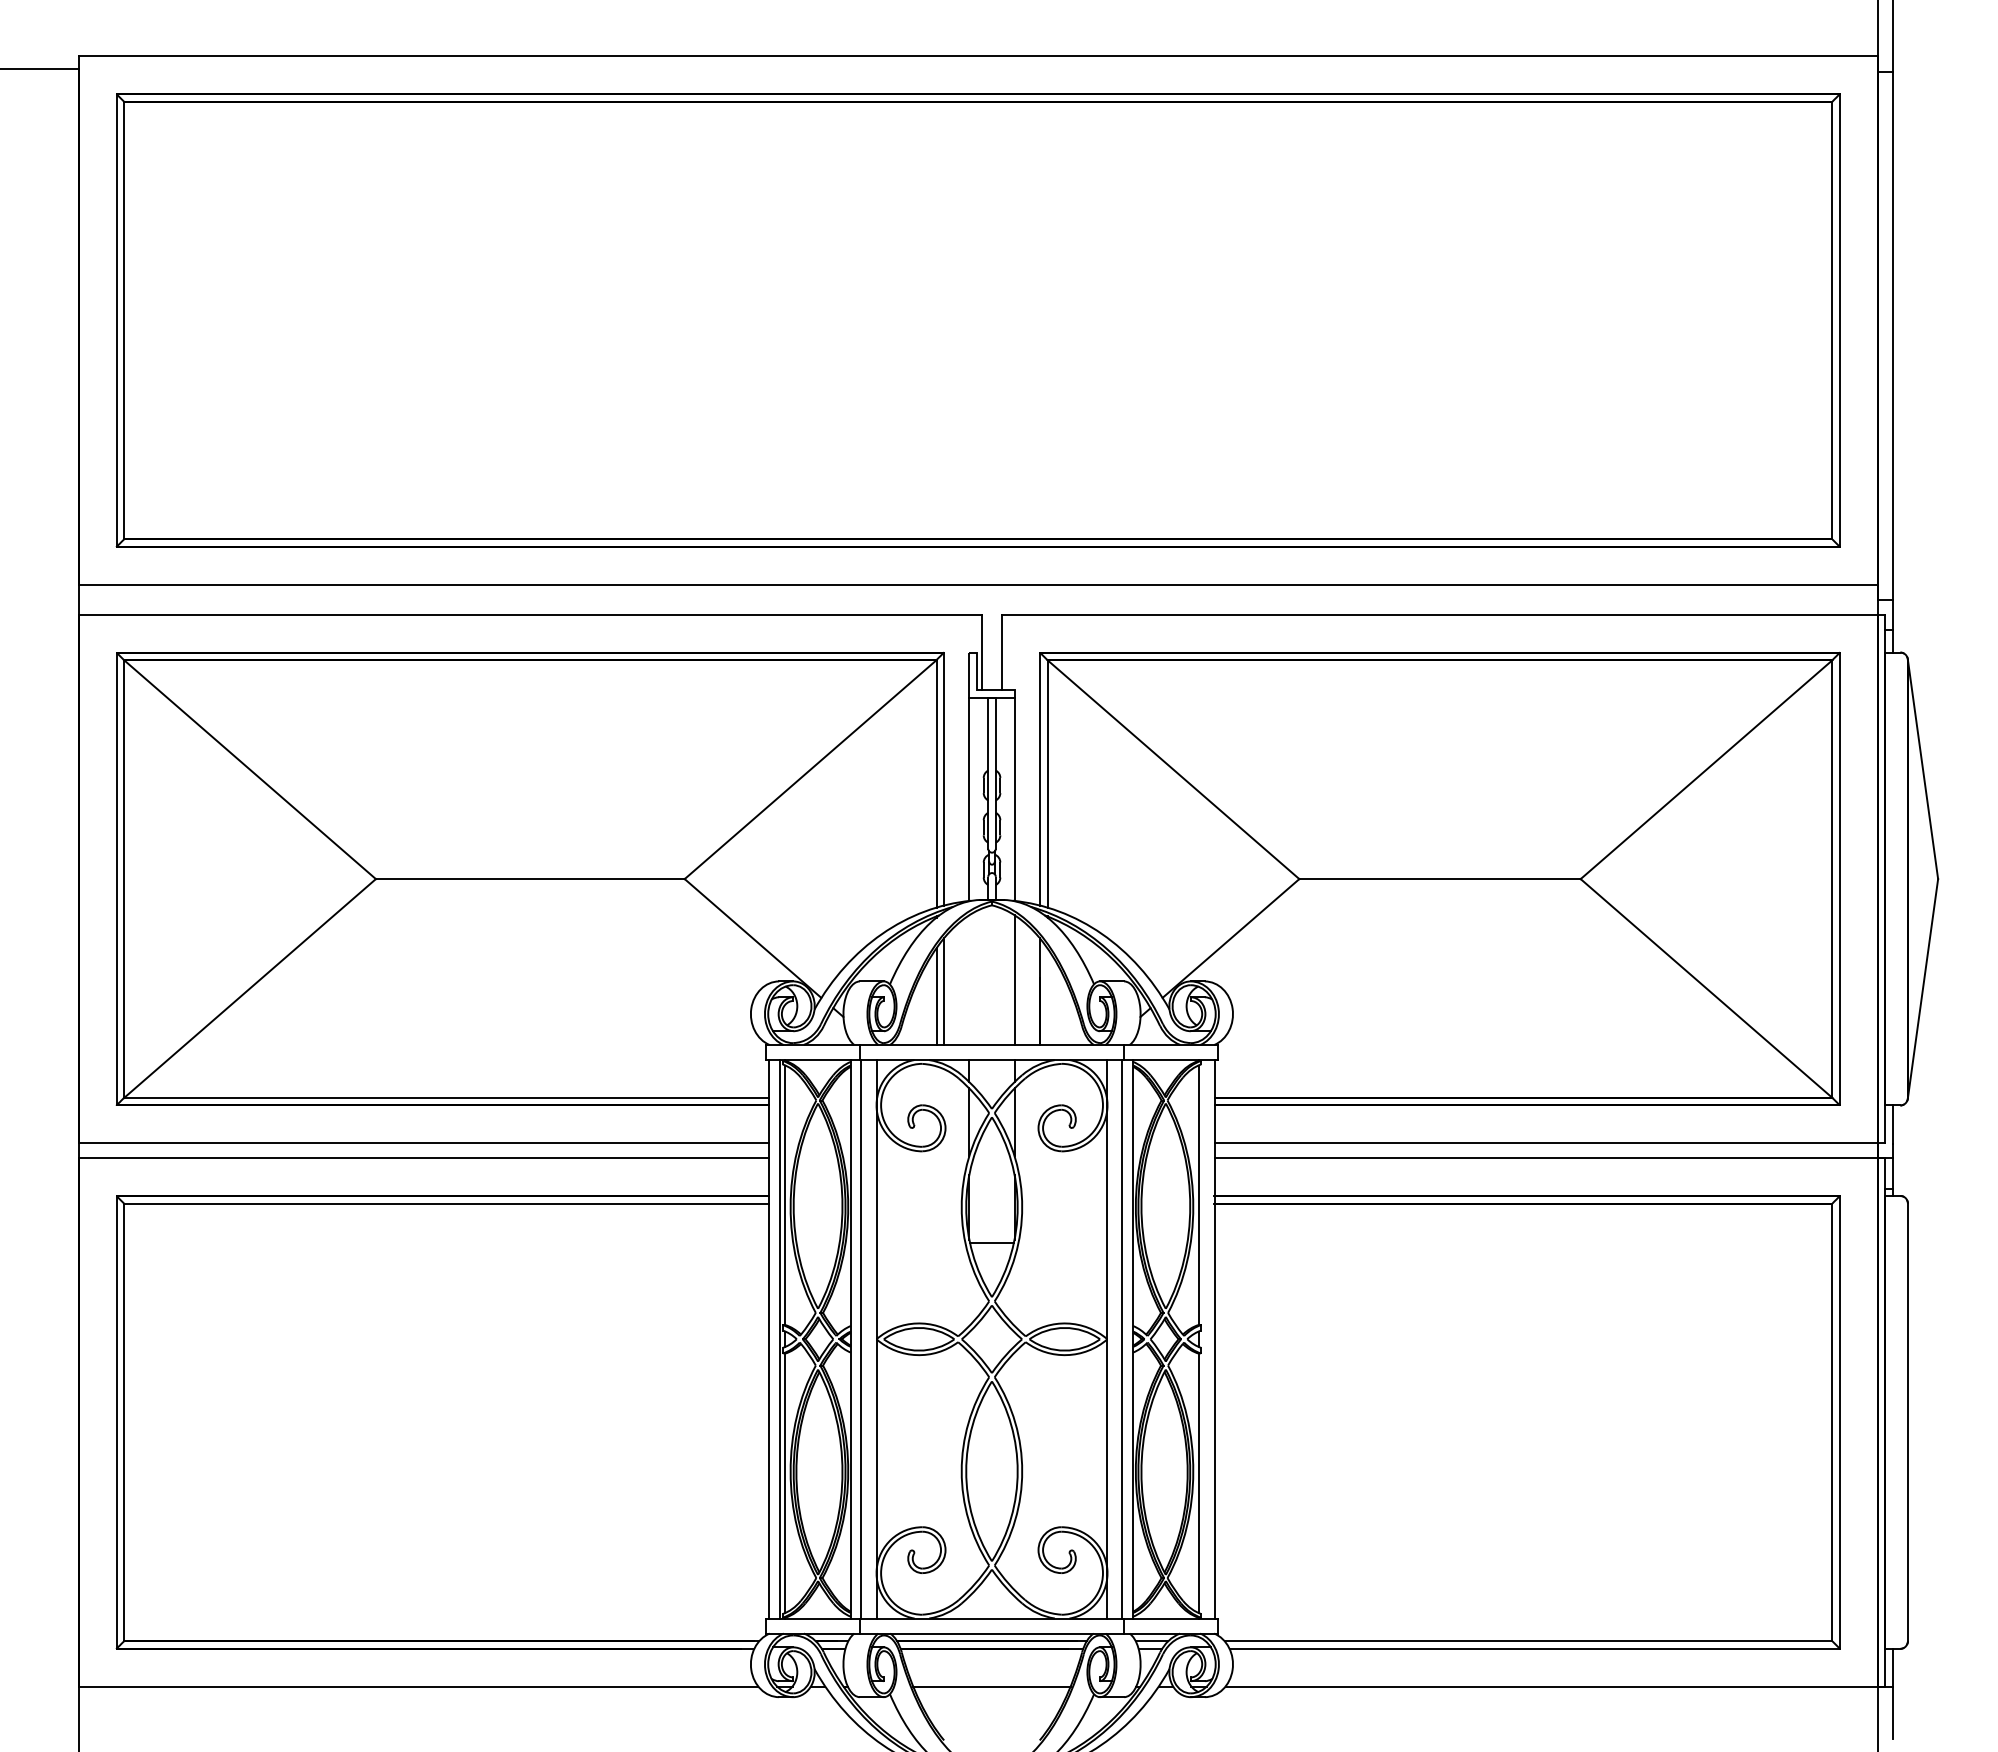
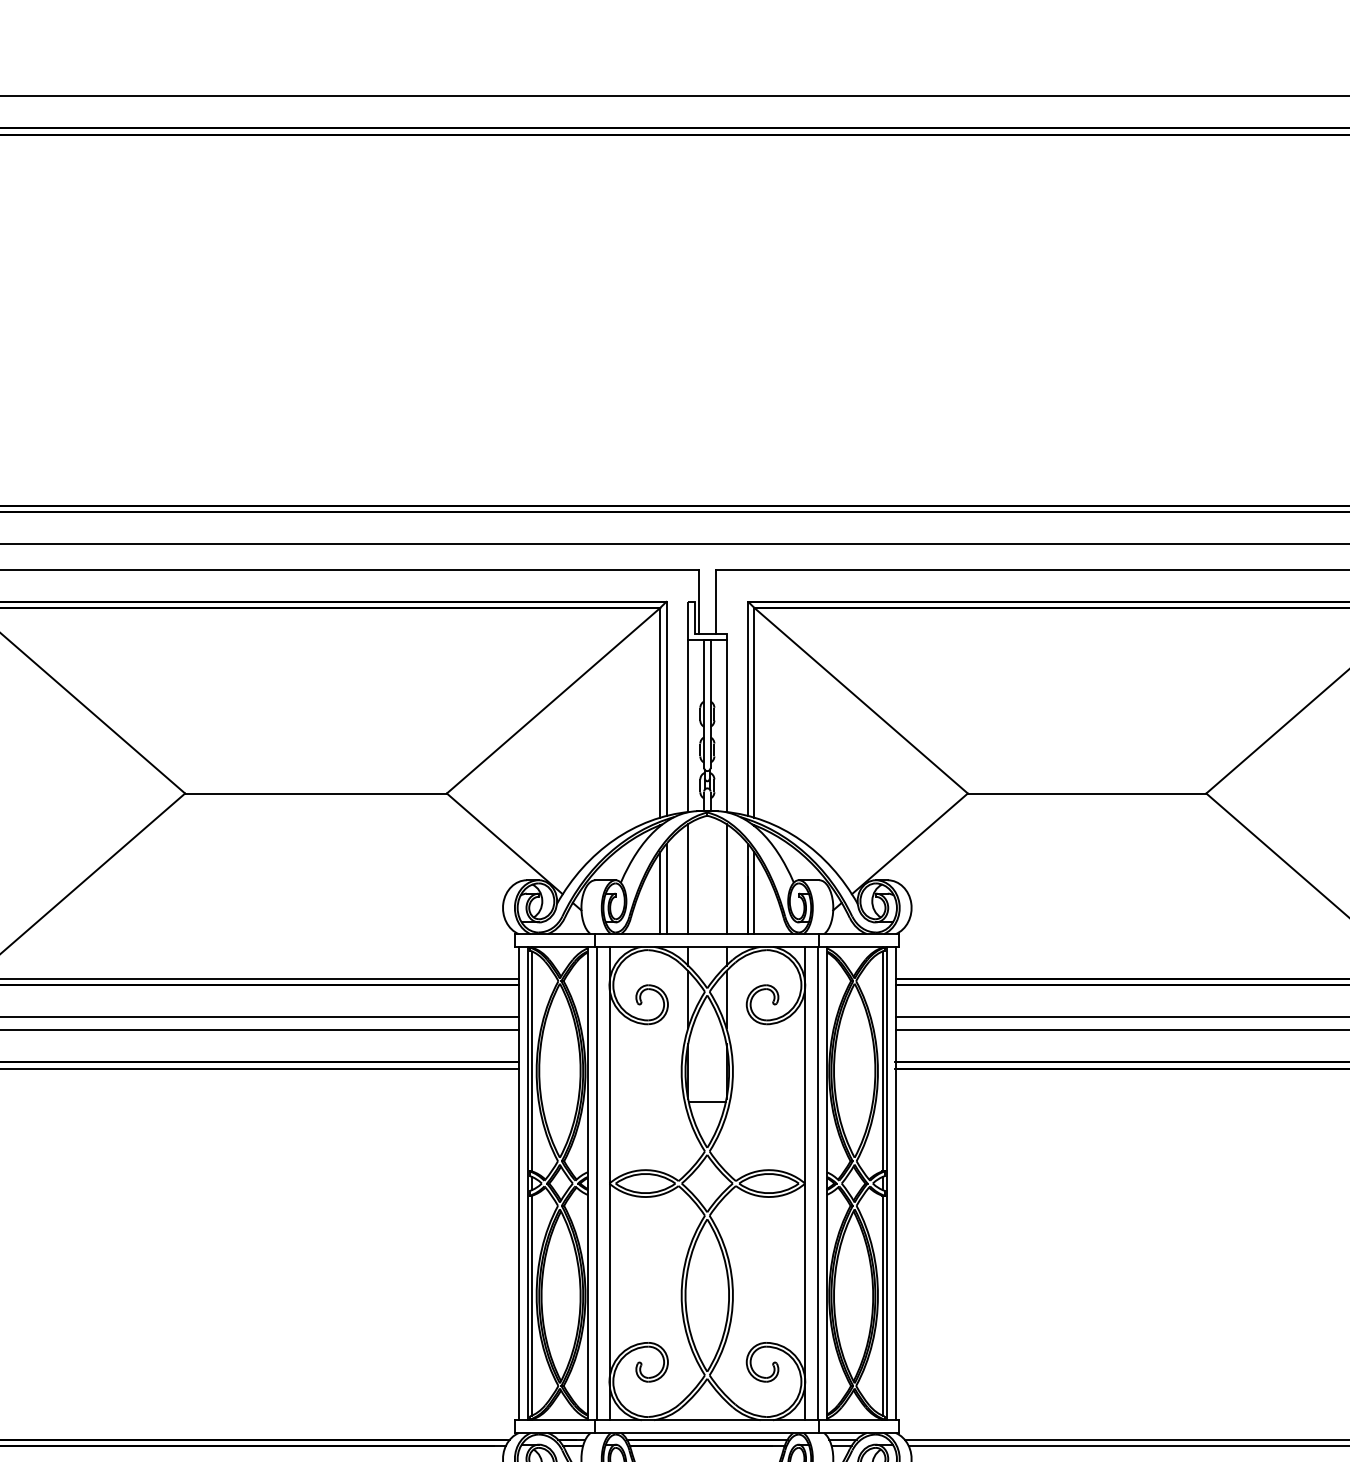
line: (969, 979) -> (688, 878), added
line: (1047, 996) -> (754, 893), added
line: (1203, 1339) -> (886, 1183), added

